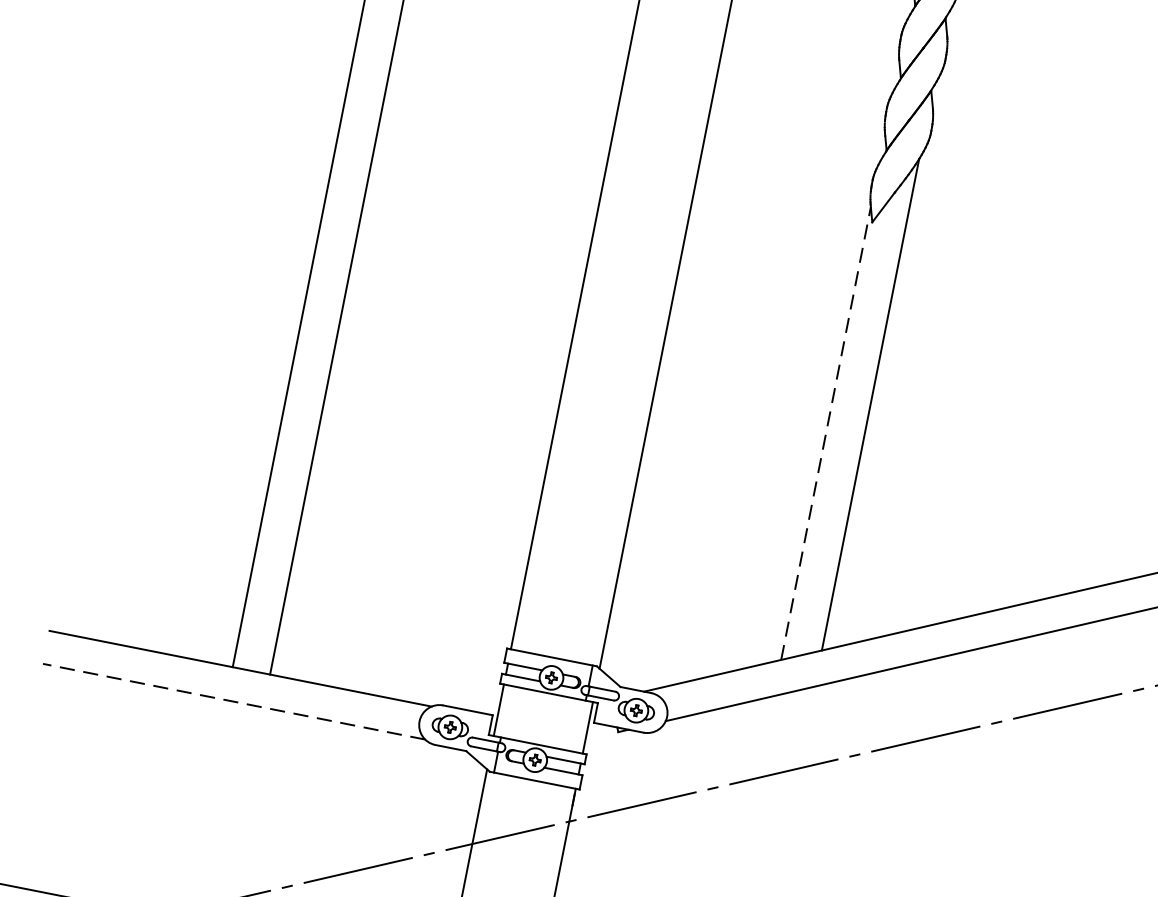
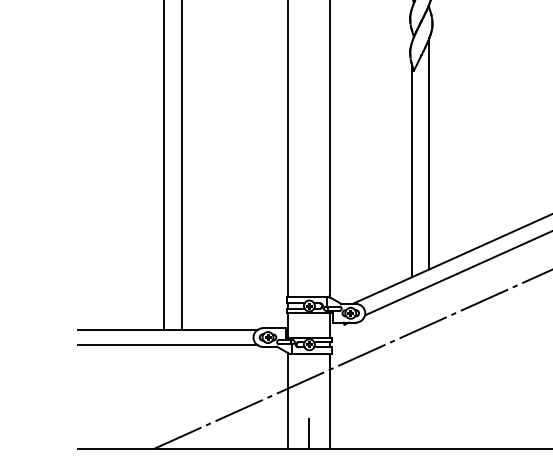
line: (825, 432) -> (411, 170), dashed -> solid
line: (233, 702) -> (167, 345), dashed -> solid

